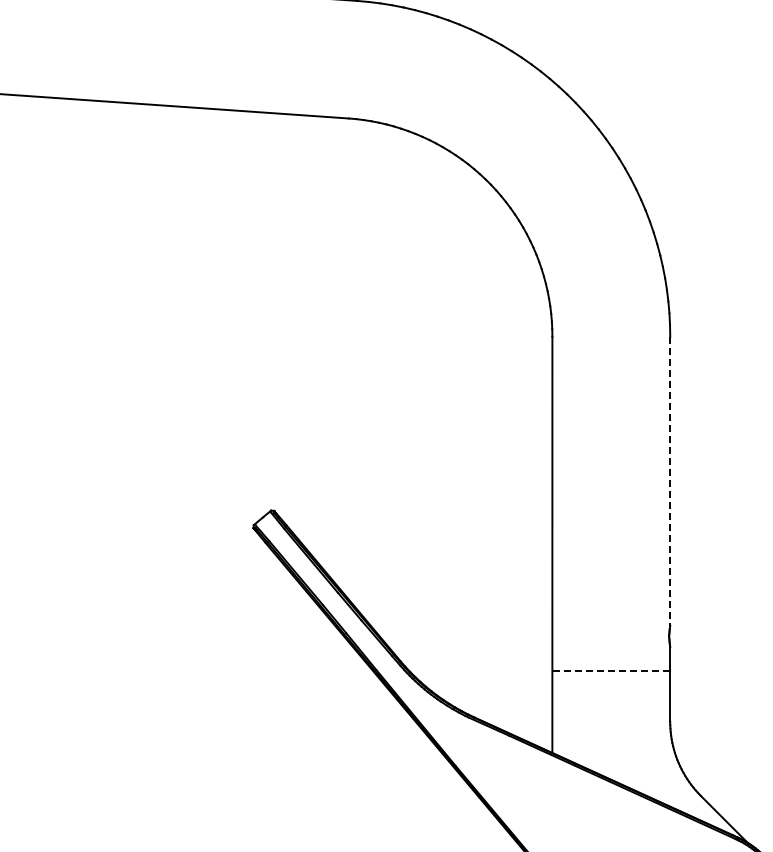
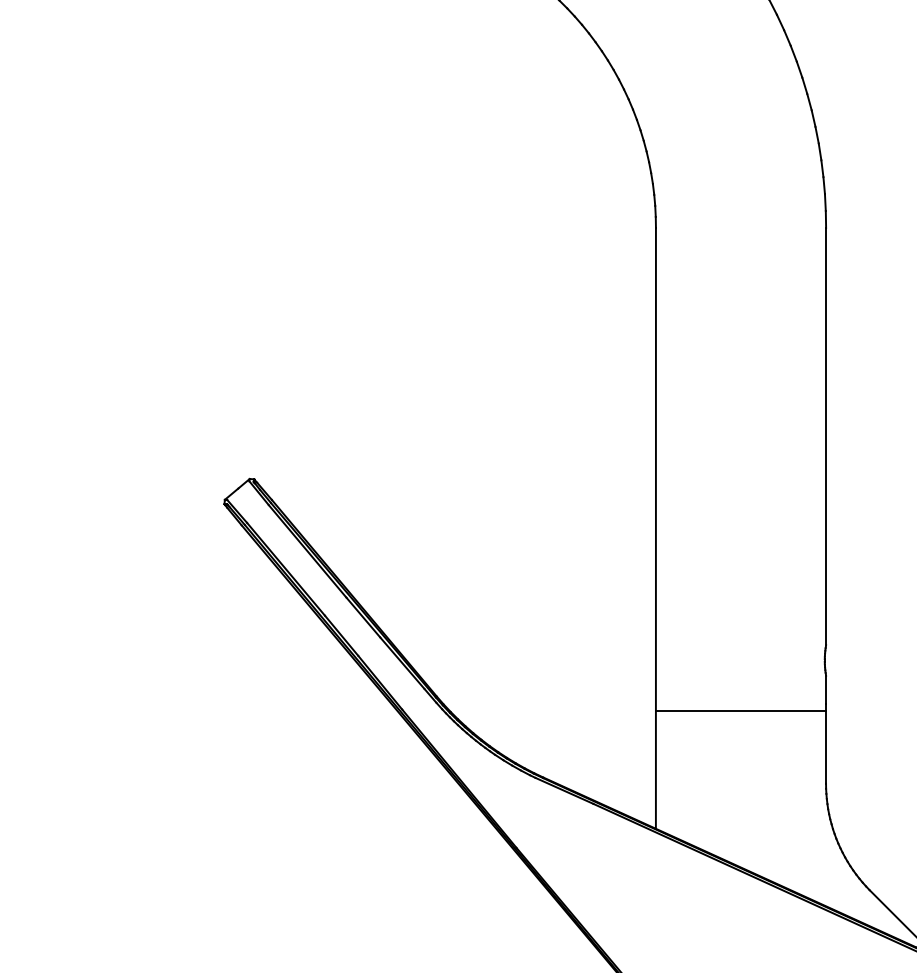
line: (670, 481) -> (826, 436), dashed -> solid
line: (611, 671) -> (741, 711), dashed -> solid

